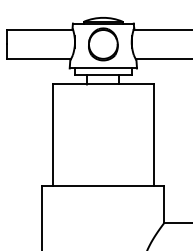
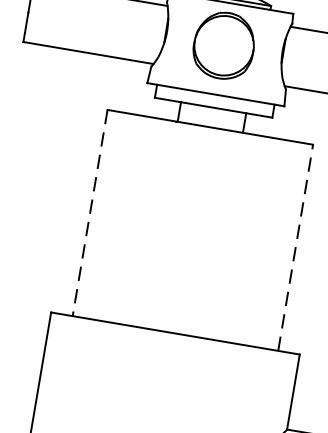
line: (52, 135) -> (89, 213), solid -> dashed
line: (153, 135) -> (294, 248), solid -> dashed

